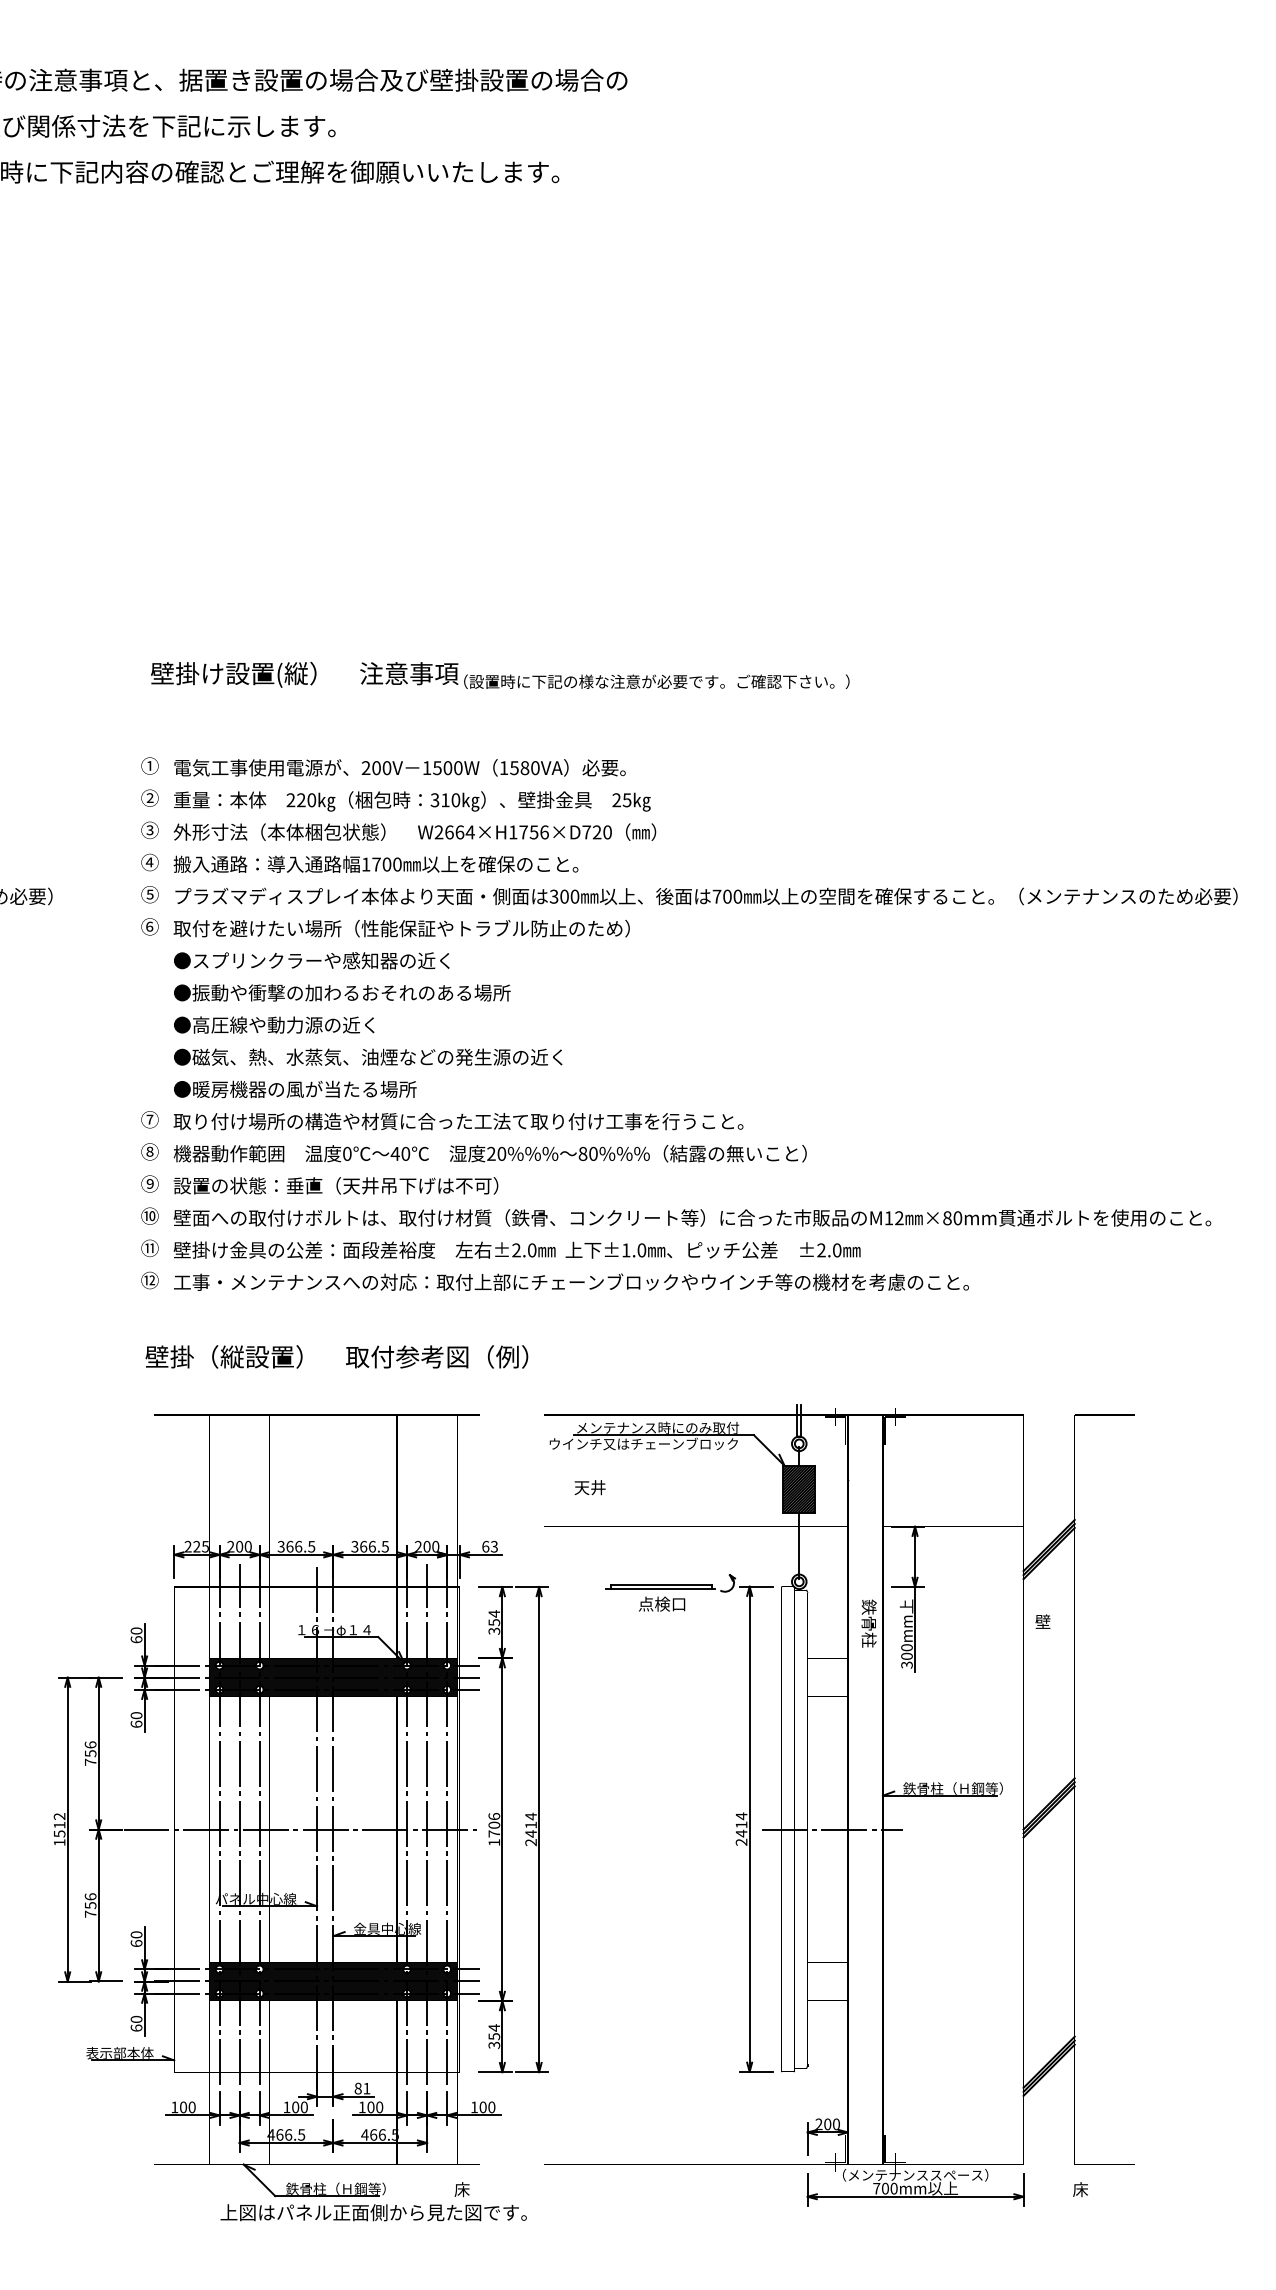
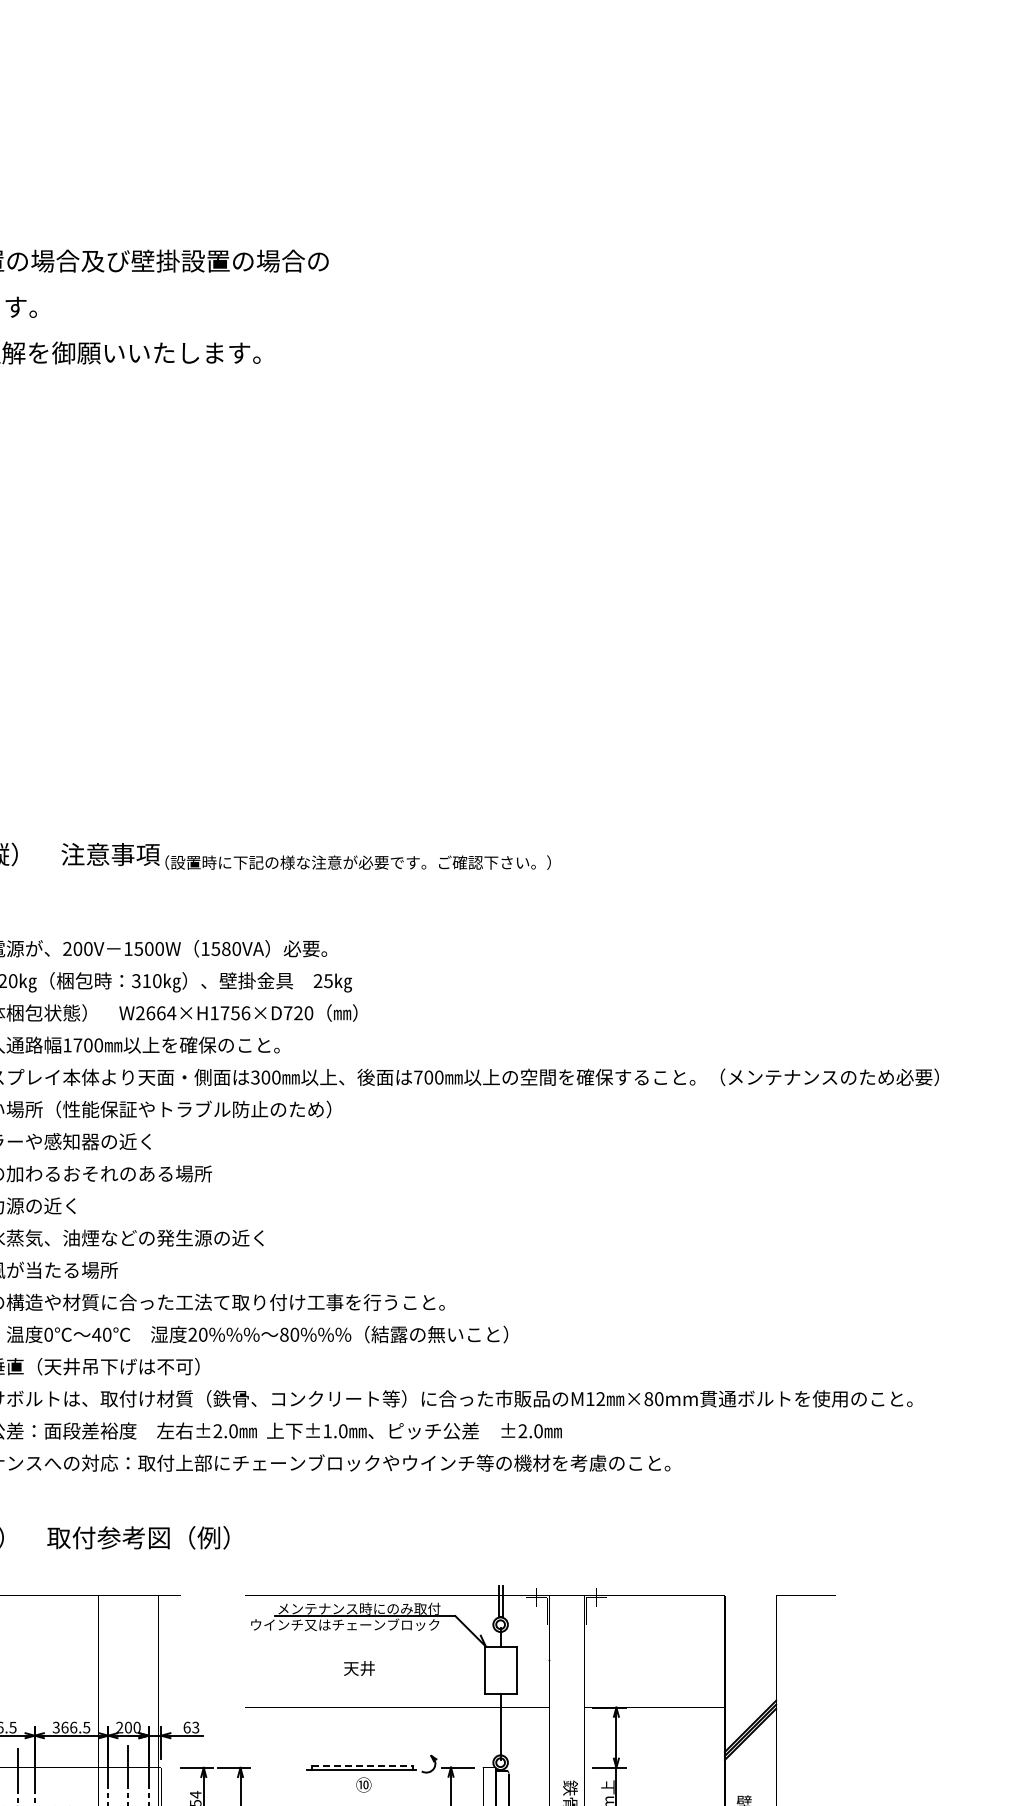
text: (589, 1487) -> (358, 1668), moved
hatch: (799, 1489) -> (500, 1670), removed
line: (661, 1584) -> (362, 1765), solid -> dashed
text: (661, 1603) -> (362, 1784), 点検口 -> ⑩

